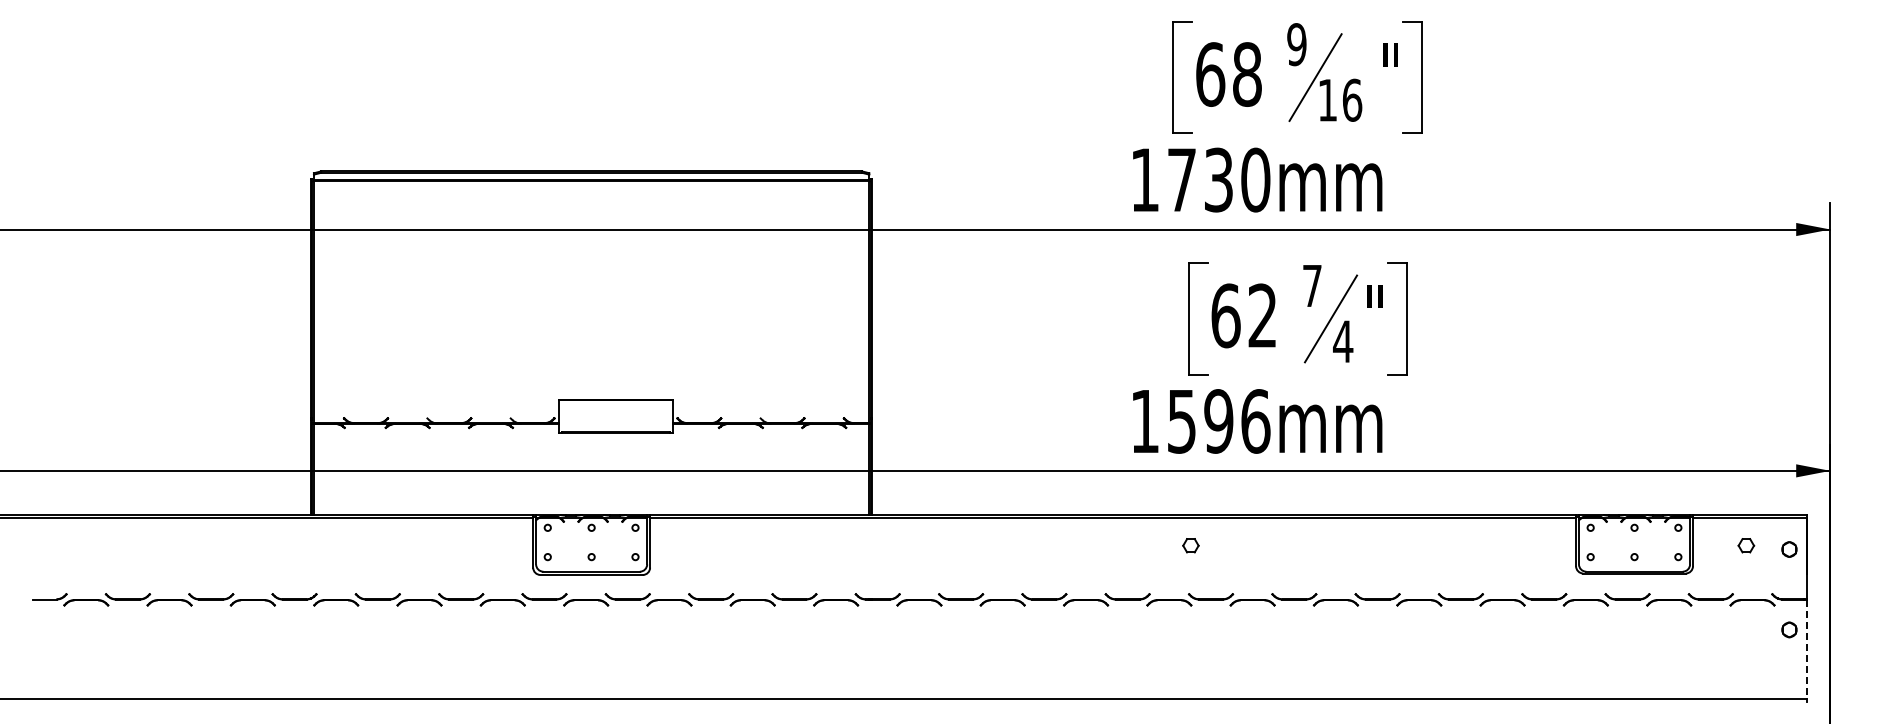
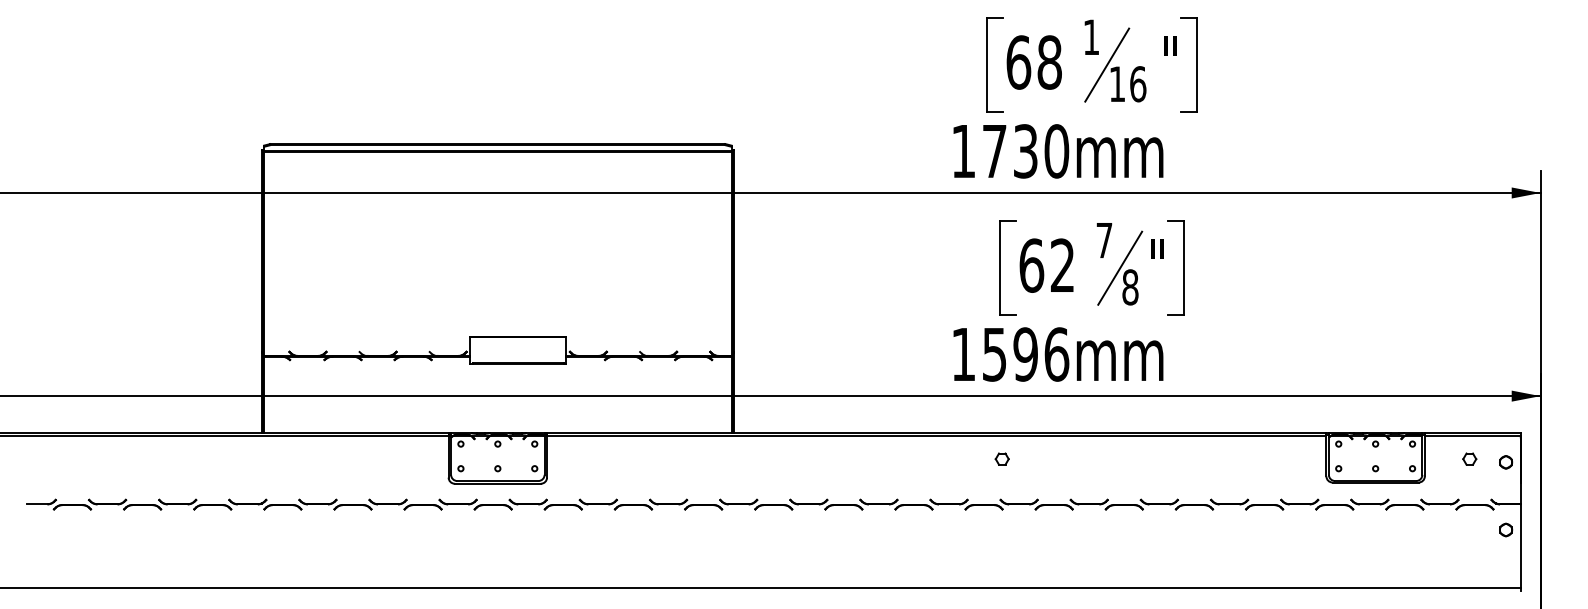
text: (1296, 44) -> (1091, 37), 9 -> 1
text: (1343, 341) -> (1130, 287), 4 -> 8
line: (1807, 649) -> (1521, 546), dashed -> solid

